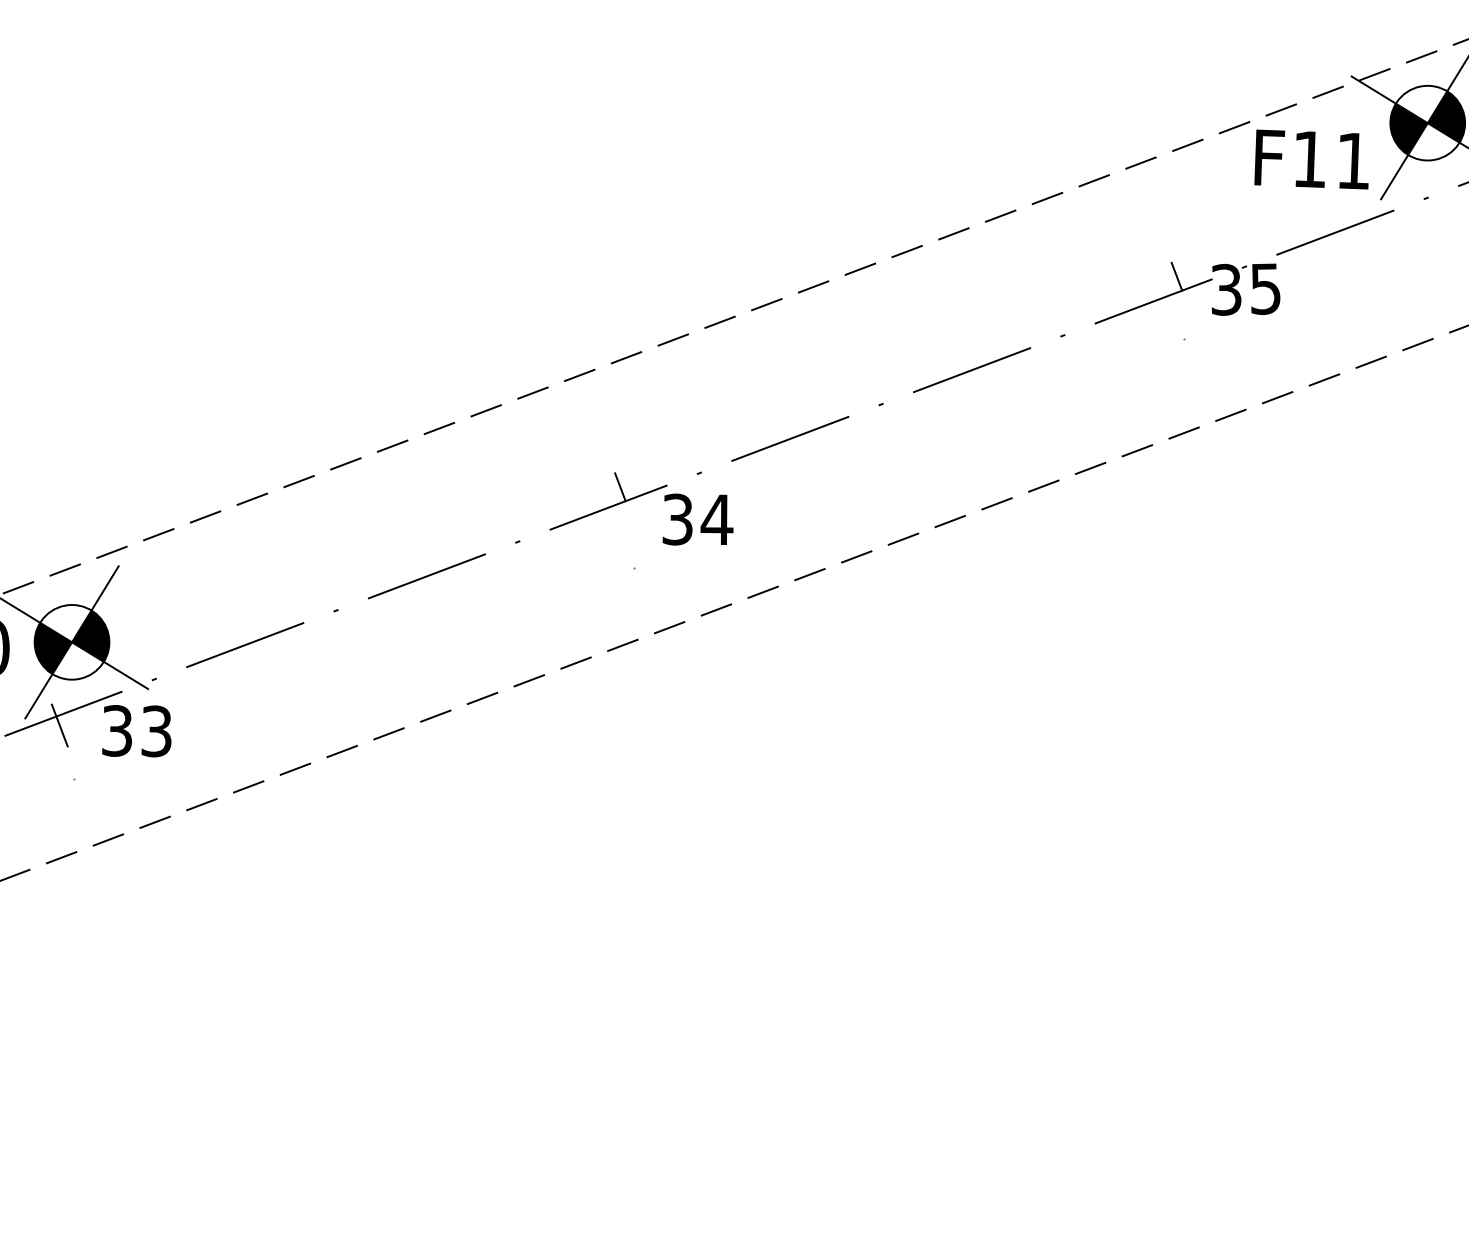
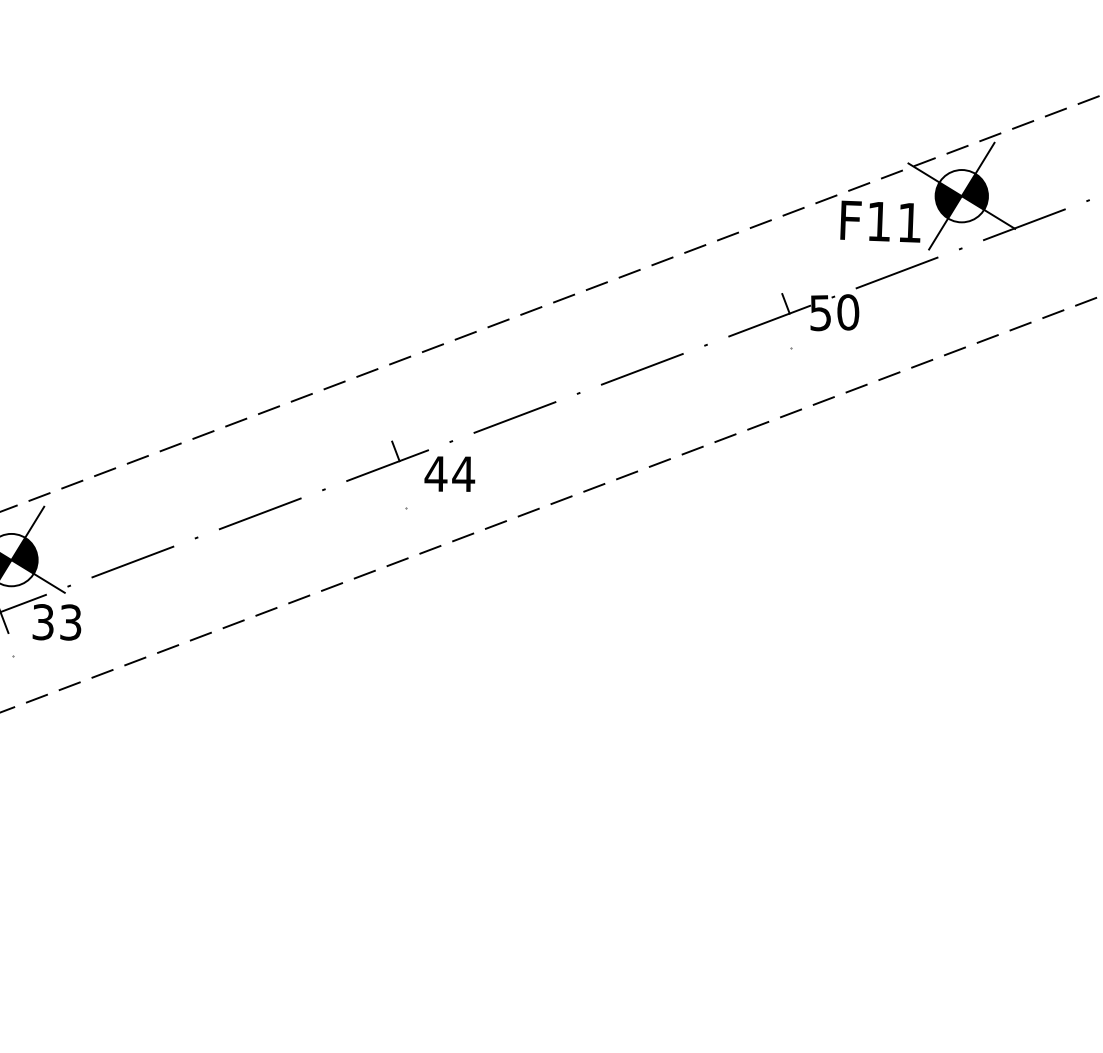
text: (1246, 289) -> (834, 312), 35 -> 50
text: (676, 518) -> (435, 473), 34 -> 44

